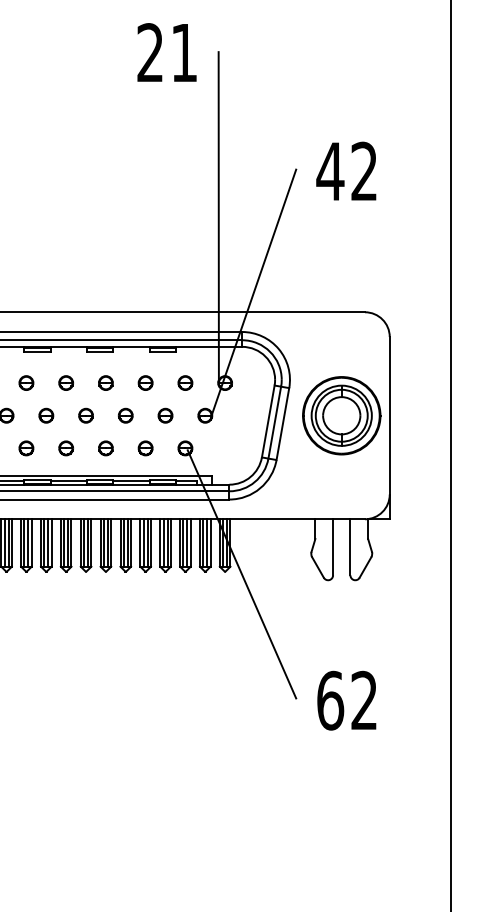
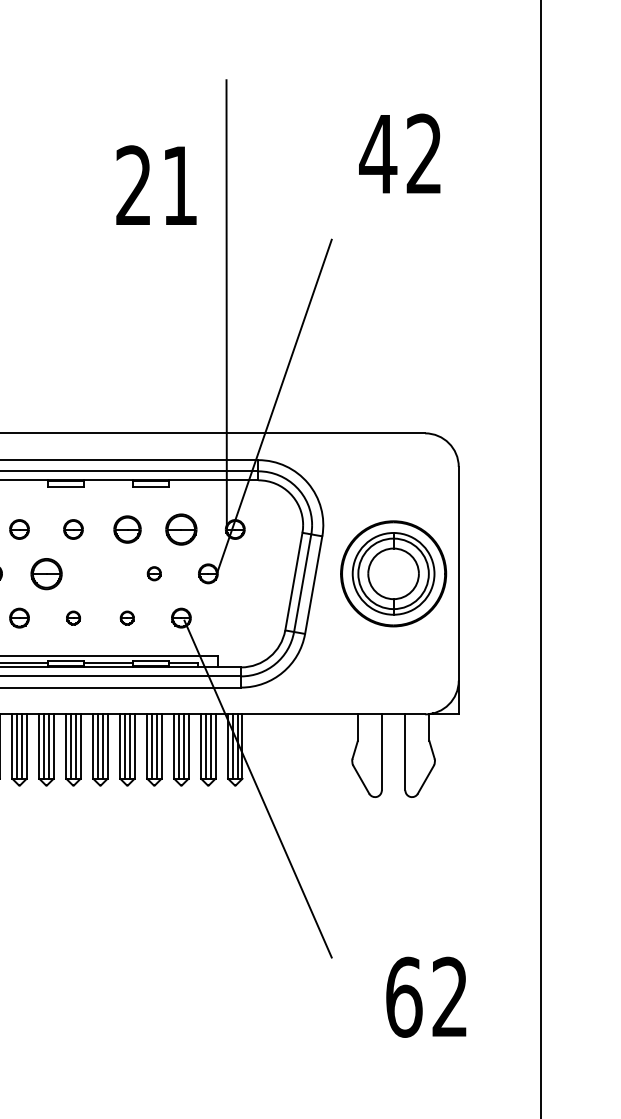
text: (166, 52) -> (155, 185), moved
text: (346, 170) -> (400, 152), moved
part: (145, 382) -> (127, 528), size x1.4
part: (185, 382) -> (181, 528), size x1.6
part: (85, 415) -> (45, 573), size x1.6
part: (125, 415) -> (100, 573), removed
part: (165, 415) -> (154, 573), size x0.7
part: (105, 448) -> (72, 618), size x0.7
part: (145, 448) -> (127, 618), size x0.7
text: (346, 700) -> (425, 997), moved

